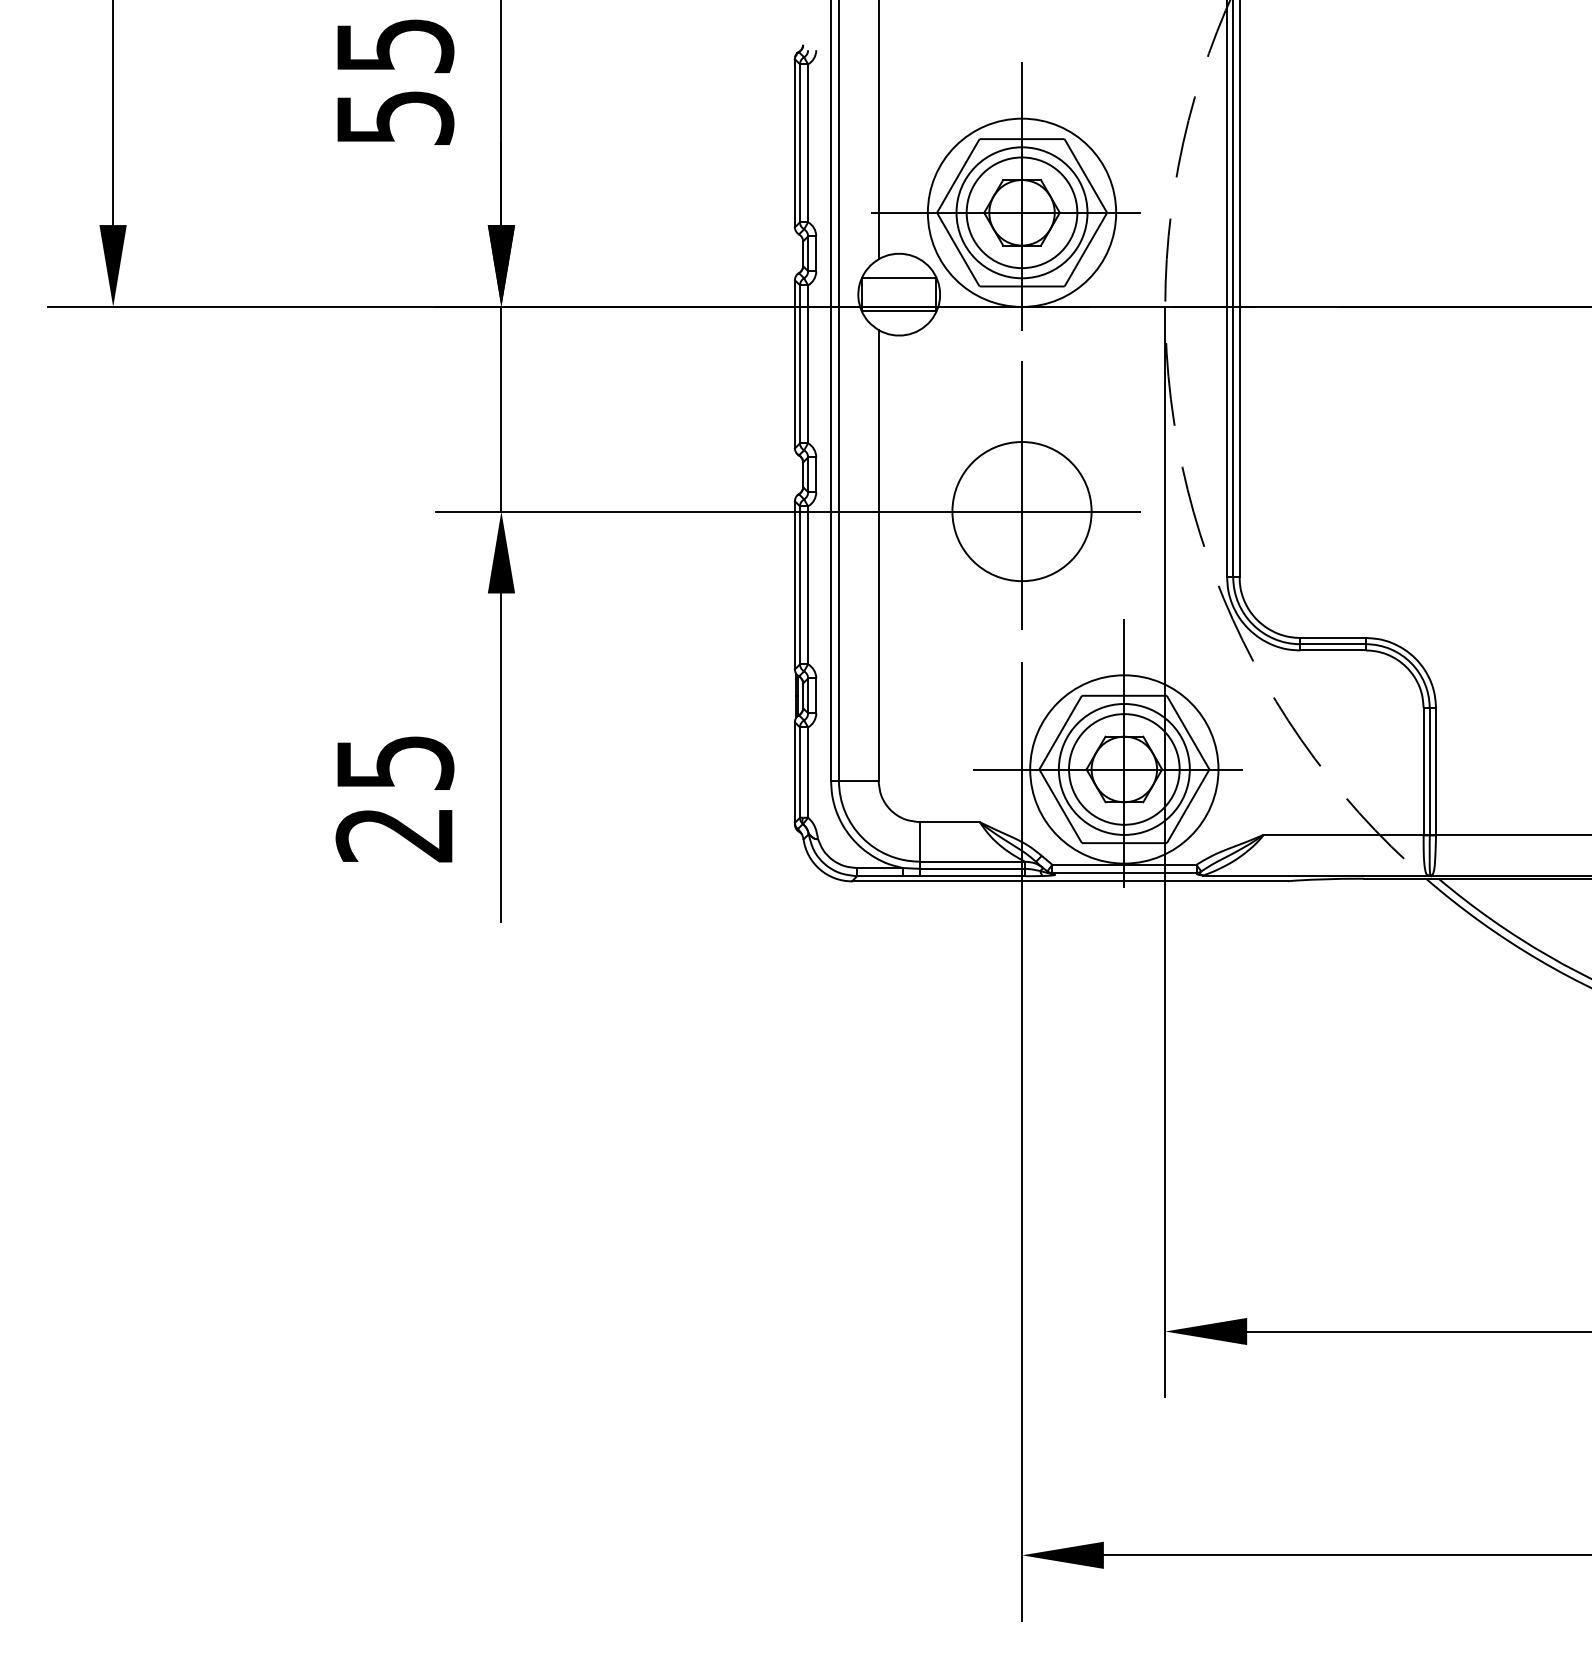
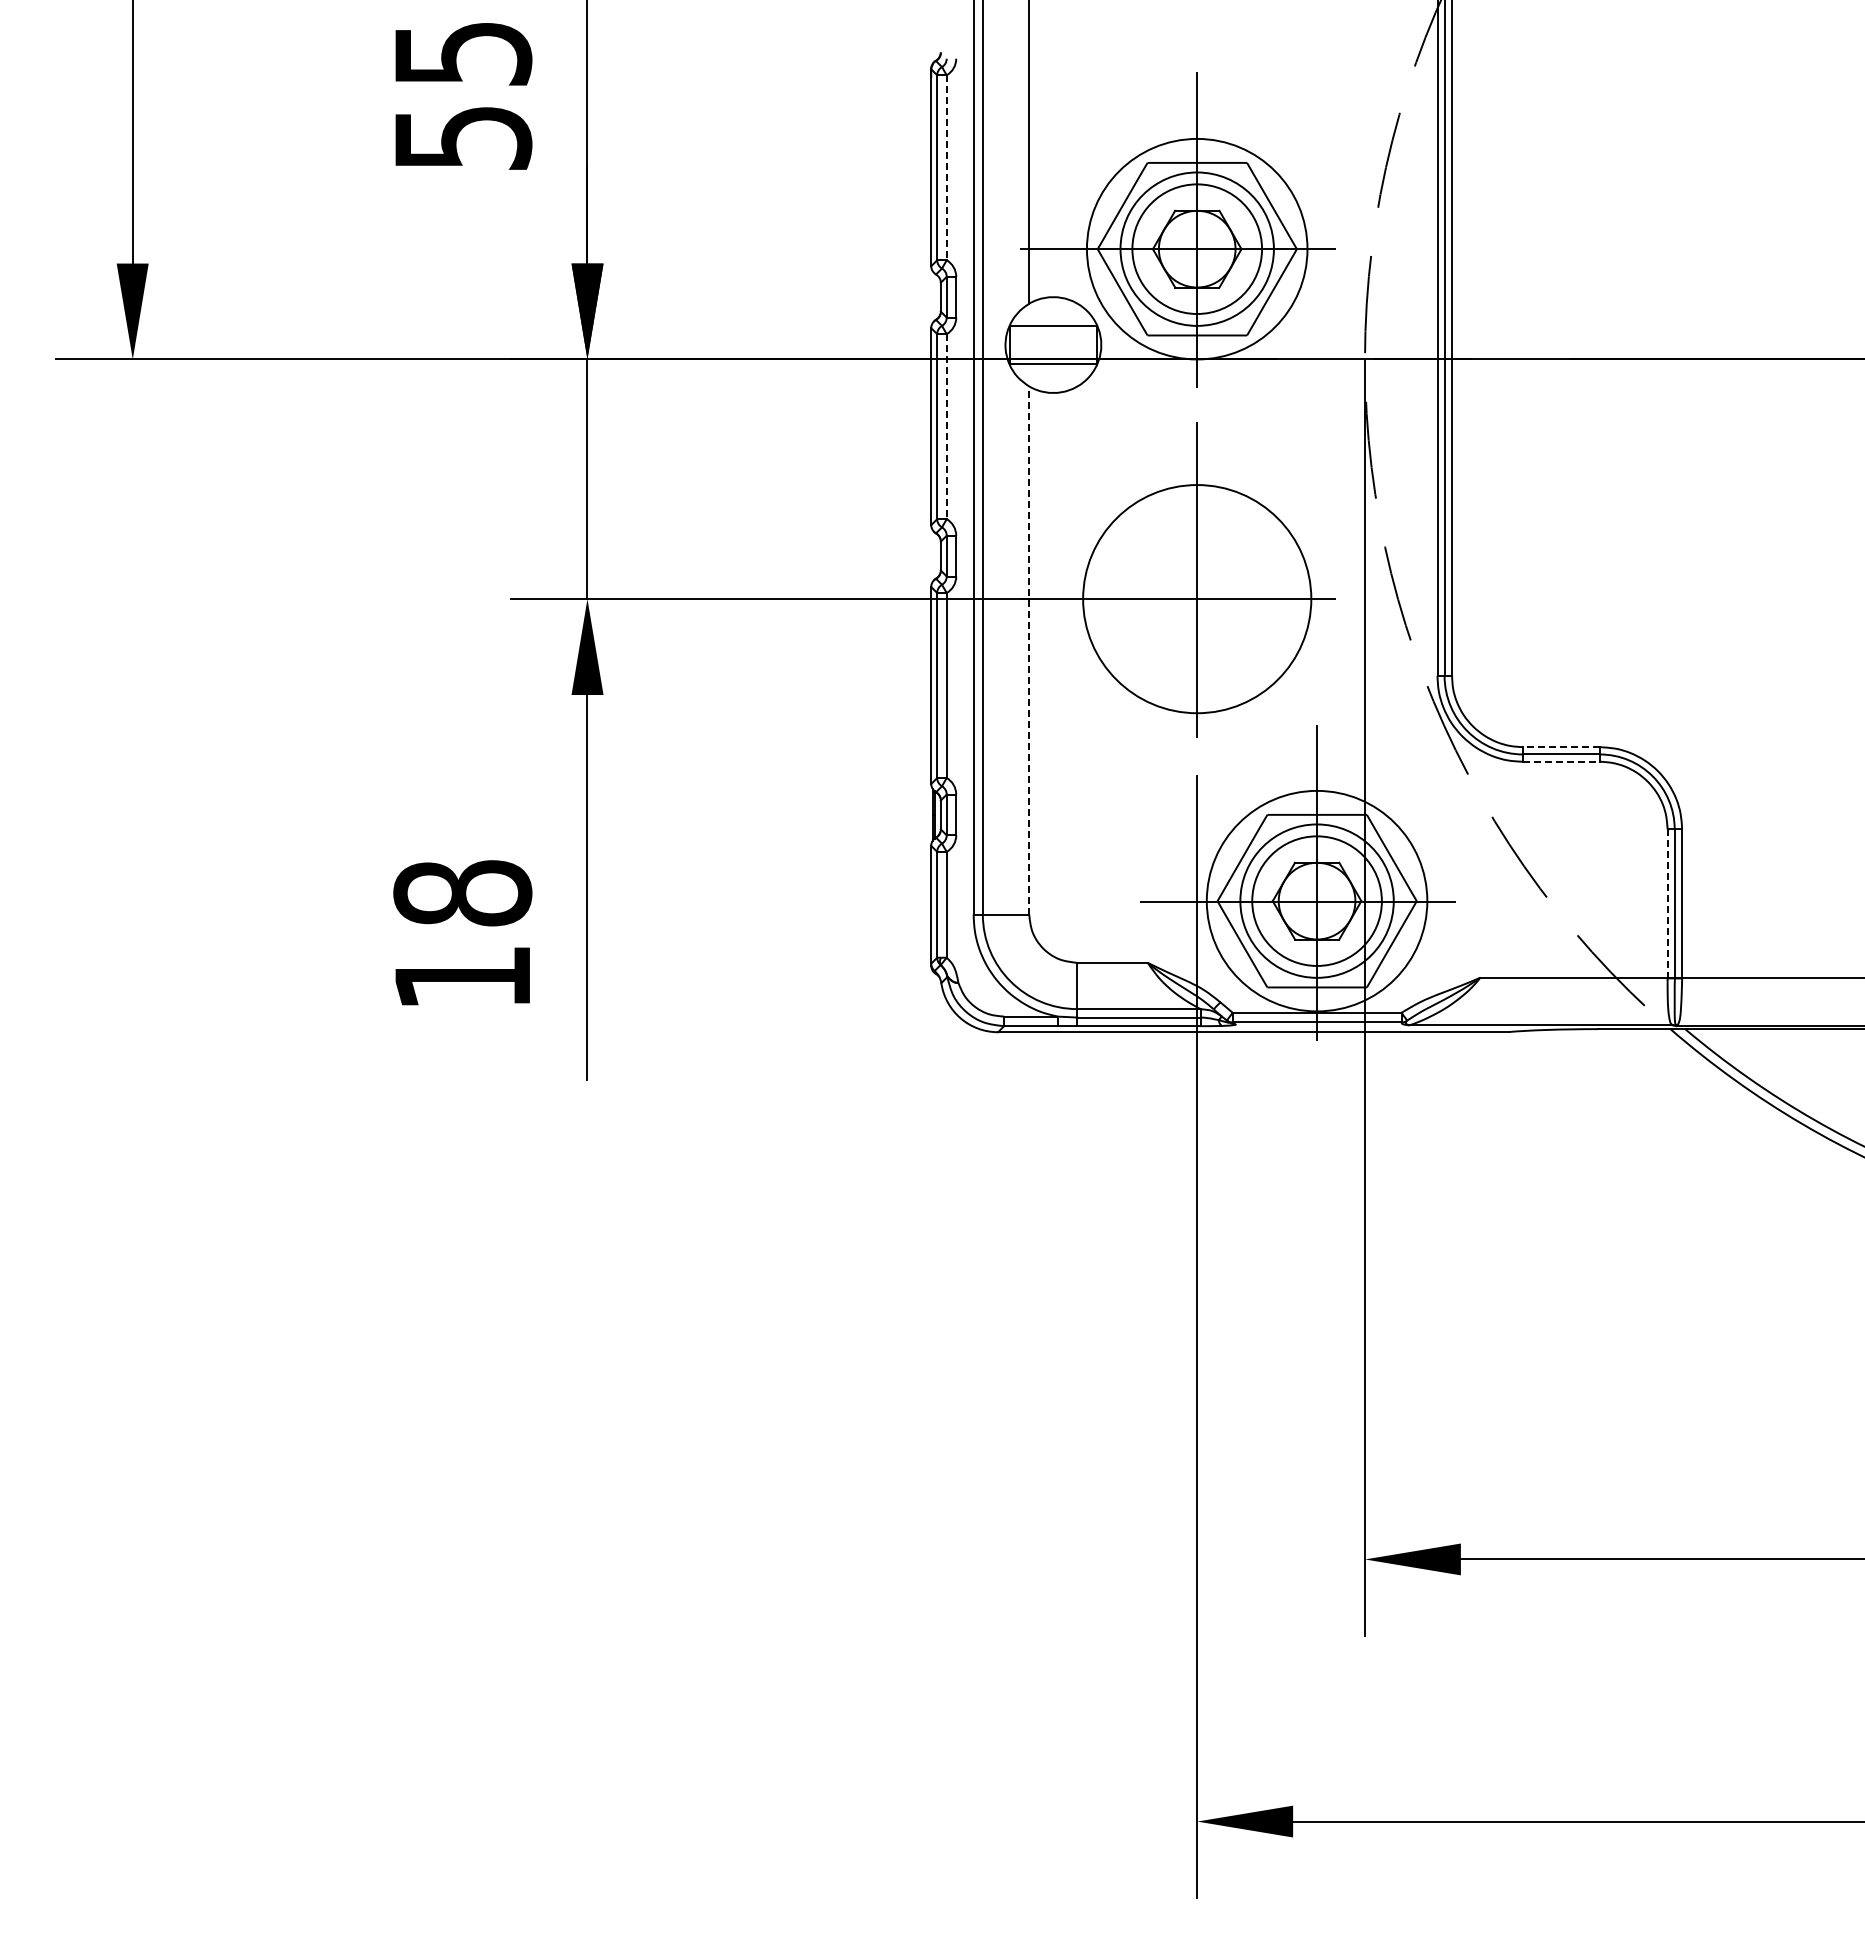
line: (807, 143) -> (946, 167), solid -> dashed
line: (807, 364) -> (946, 426), solid -> dashed
circle: (1021, 511) -> (1196, 598), size x1.4
line: (878, 555) -> (1029, 650), solid -> dashed
line: (1333, 638) -> (1561, 747), solid -> dashed
line: (1333, 650) -> (1562, 761), solid -> dashed
line: (1423, 771) -> (1667, 903), solid -> dashed
text: (394, 797) -> (462, 934), 25 -> 18

